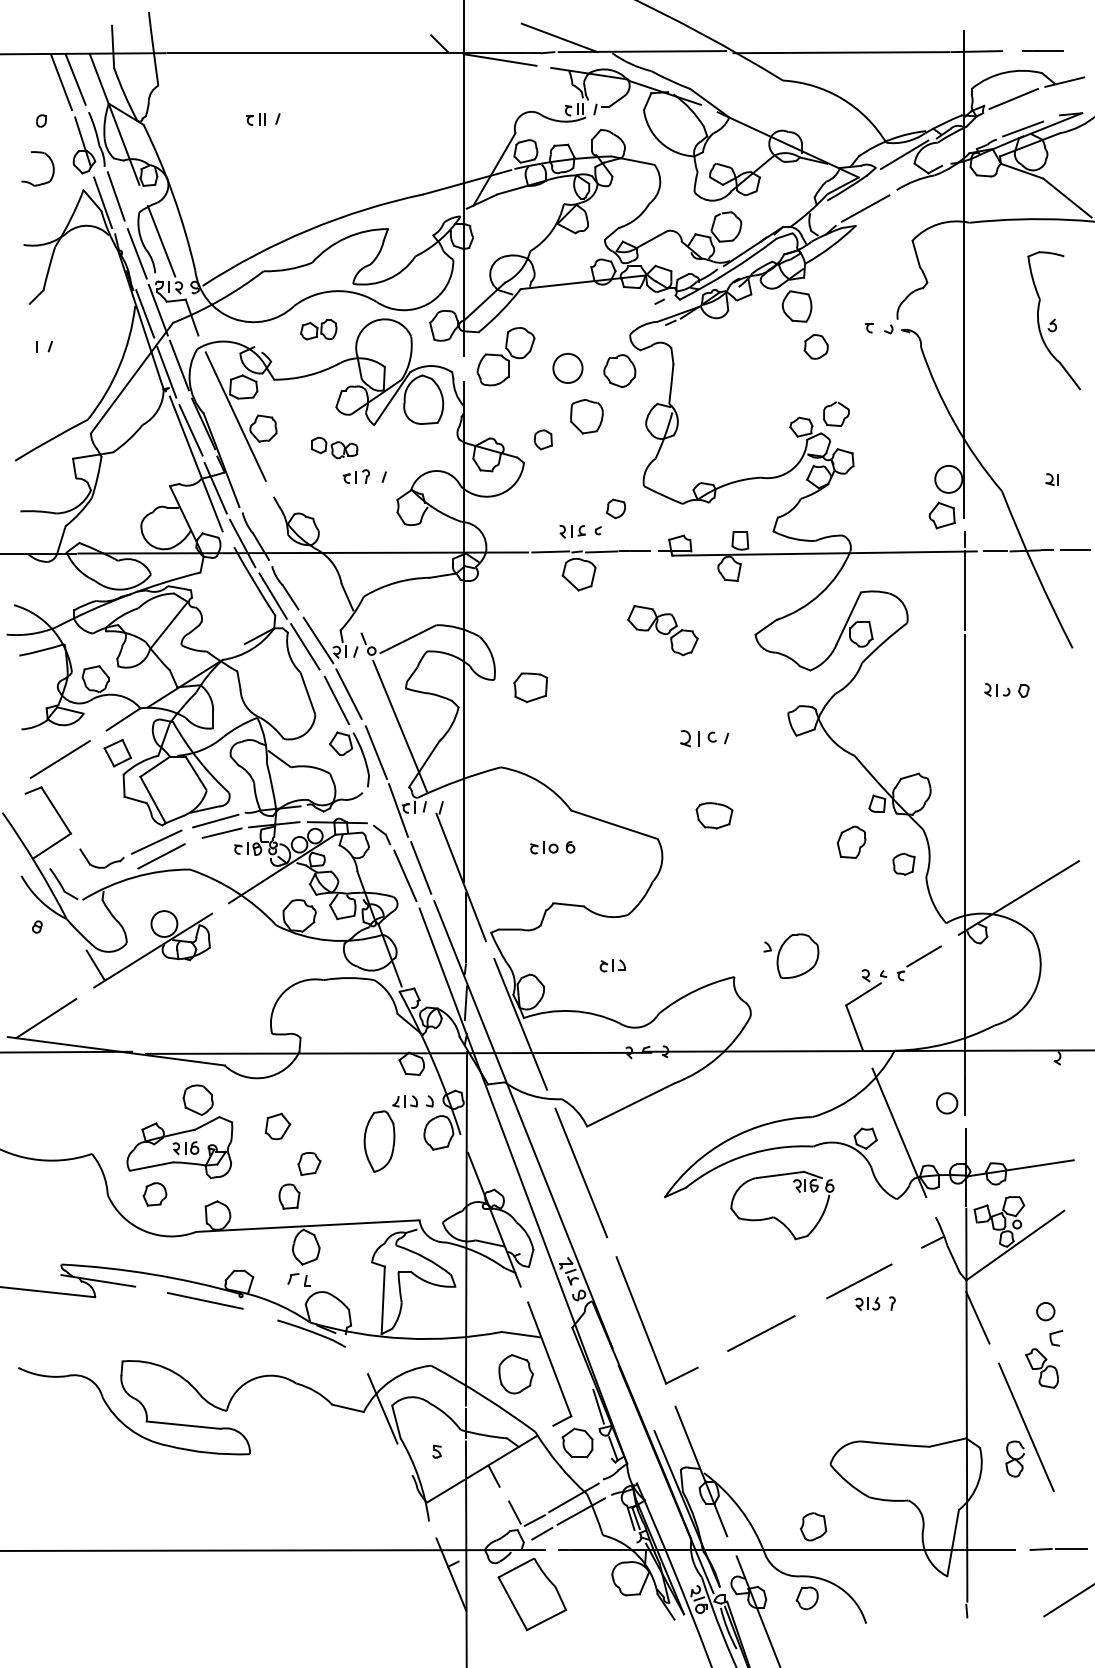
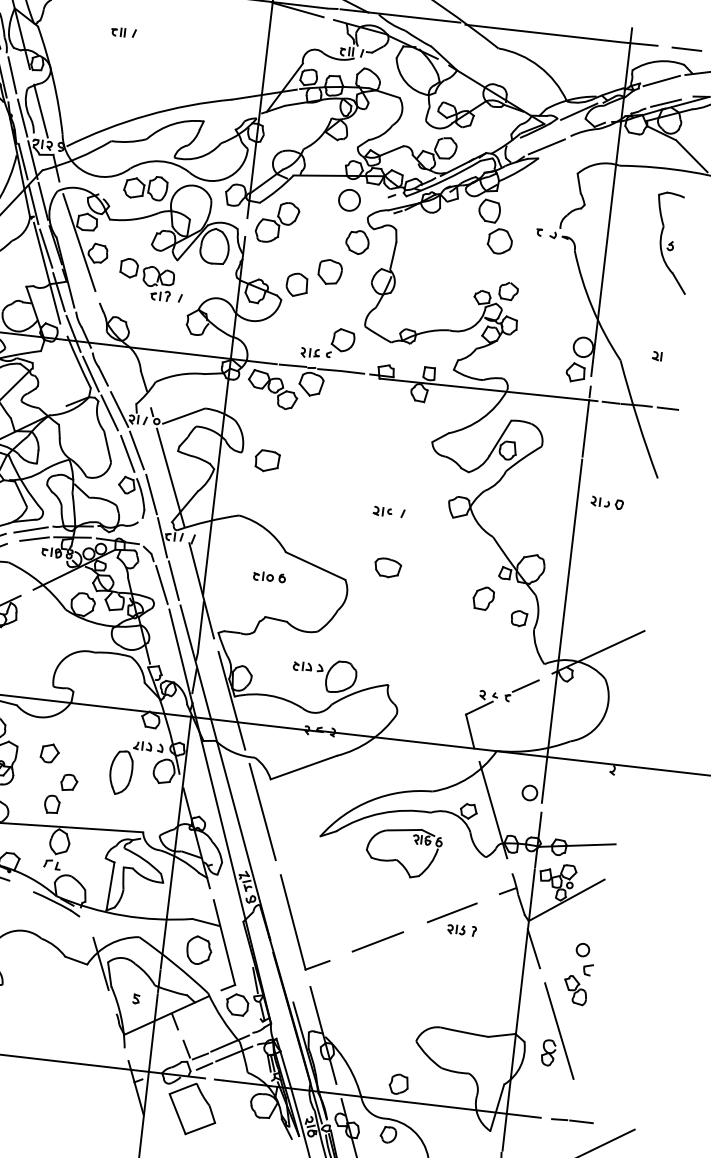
part: (318, 329) -> (145, 187), size x1.67
part: (815, 346) -> (499, 241), size x1.43
circle: (567, 368) -> (349, 200), moved
part: (543, 439) -> (297, 284), size x1.67
part: (334, 447) -> (147, 272), size x1.67
part: (615, 508) -> (342, 340), size x1.67
part: (662, 630) -> (272, 389), moved
part: (698, 738) -> (382, 511), size x0.71
part: (791, 955) -> (336, 676), moved

